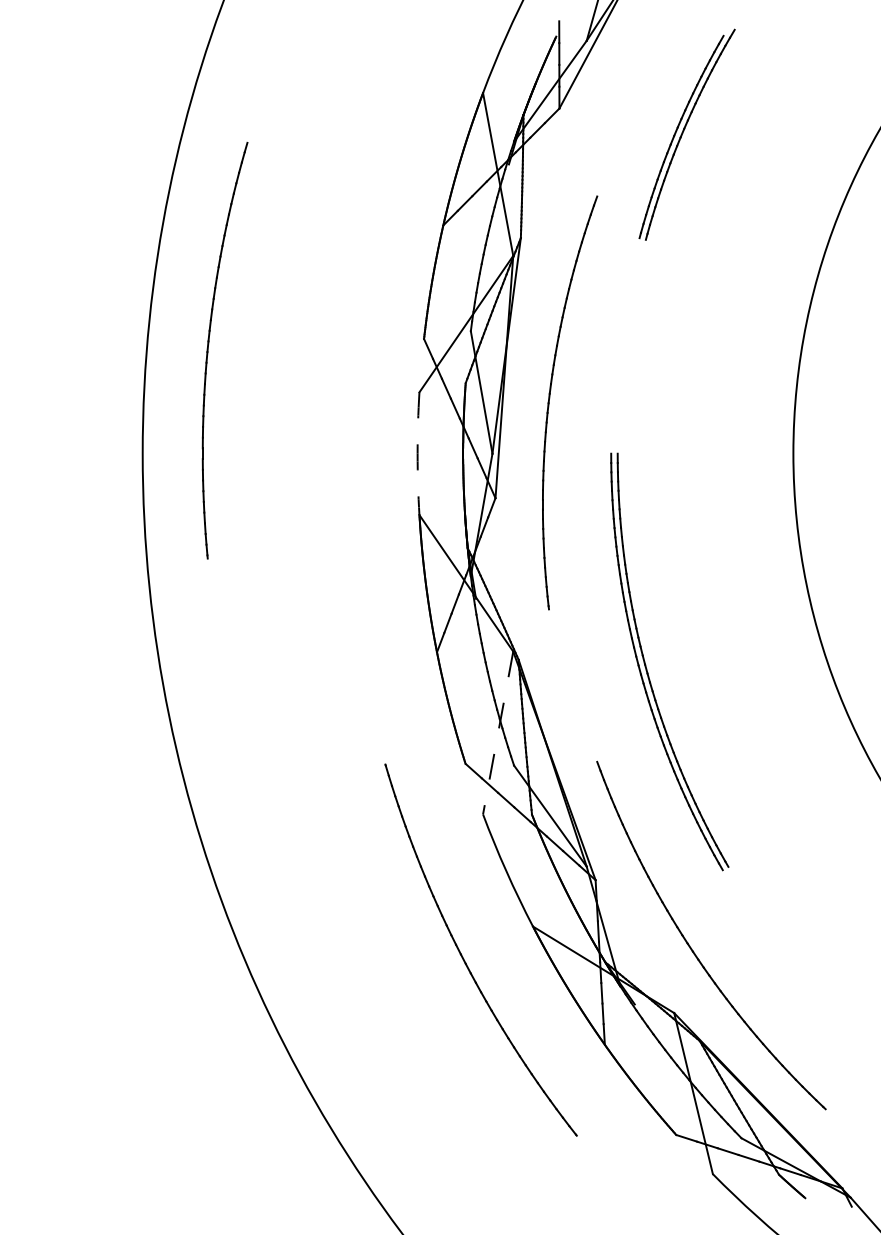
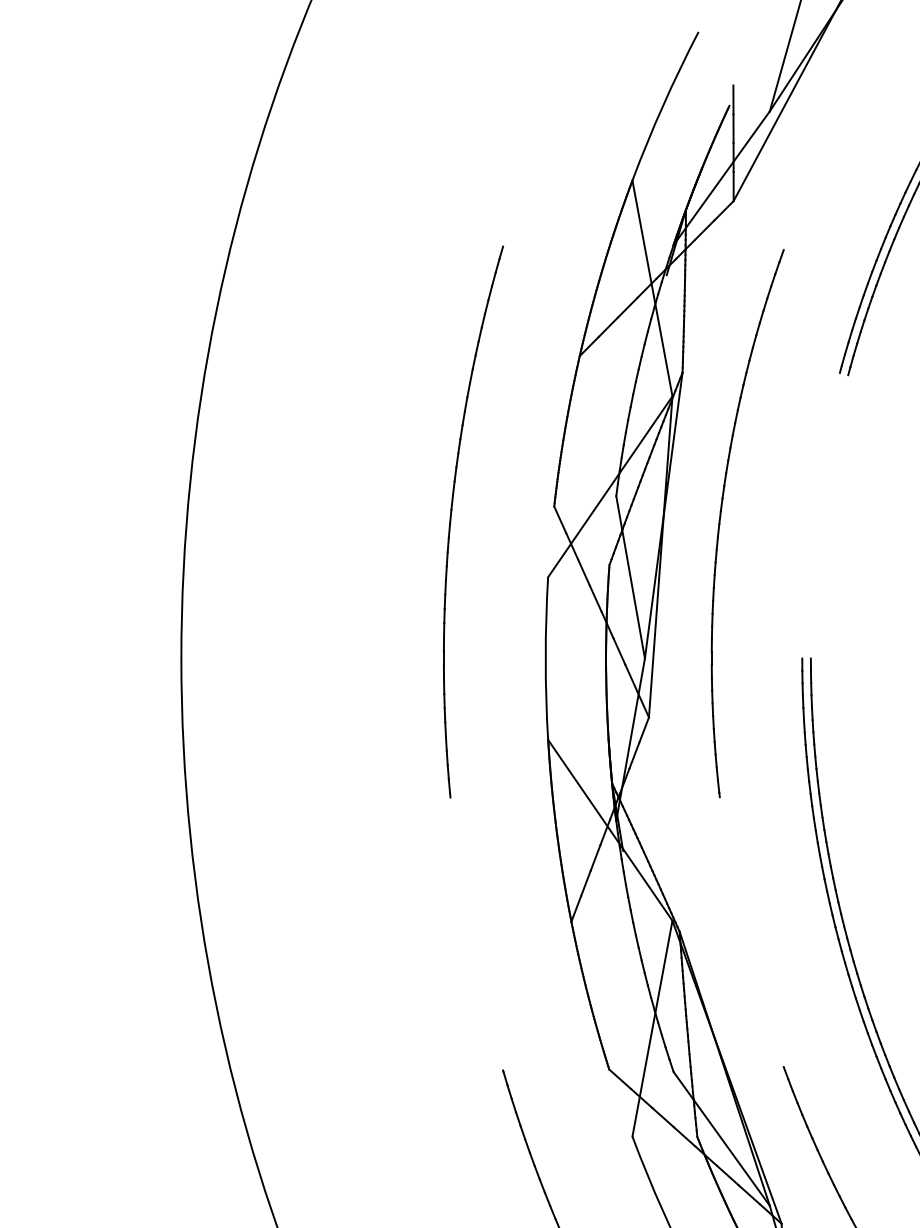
part: (208, 350) -> (451, 521), moved
part: (550, 398) -> (721, 517), moved
arc: (417, 453) -> (545, 658), dashed -> solid
line: (498, 732) -> (652, 1028), dashed -> solid

